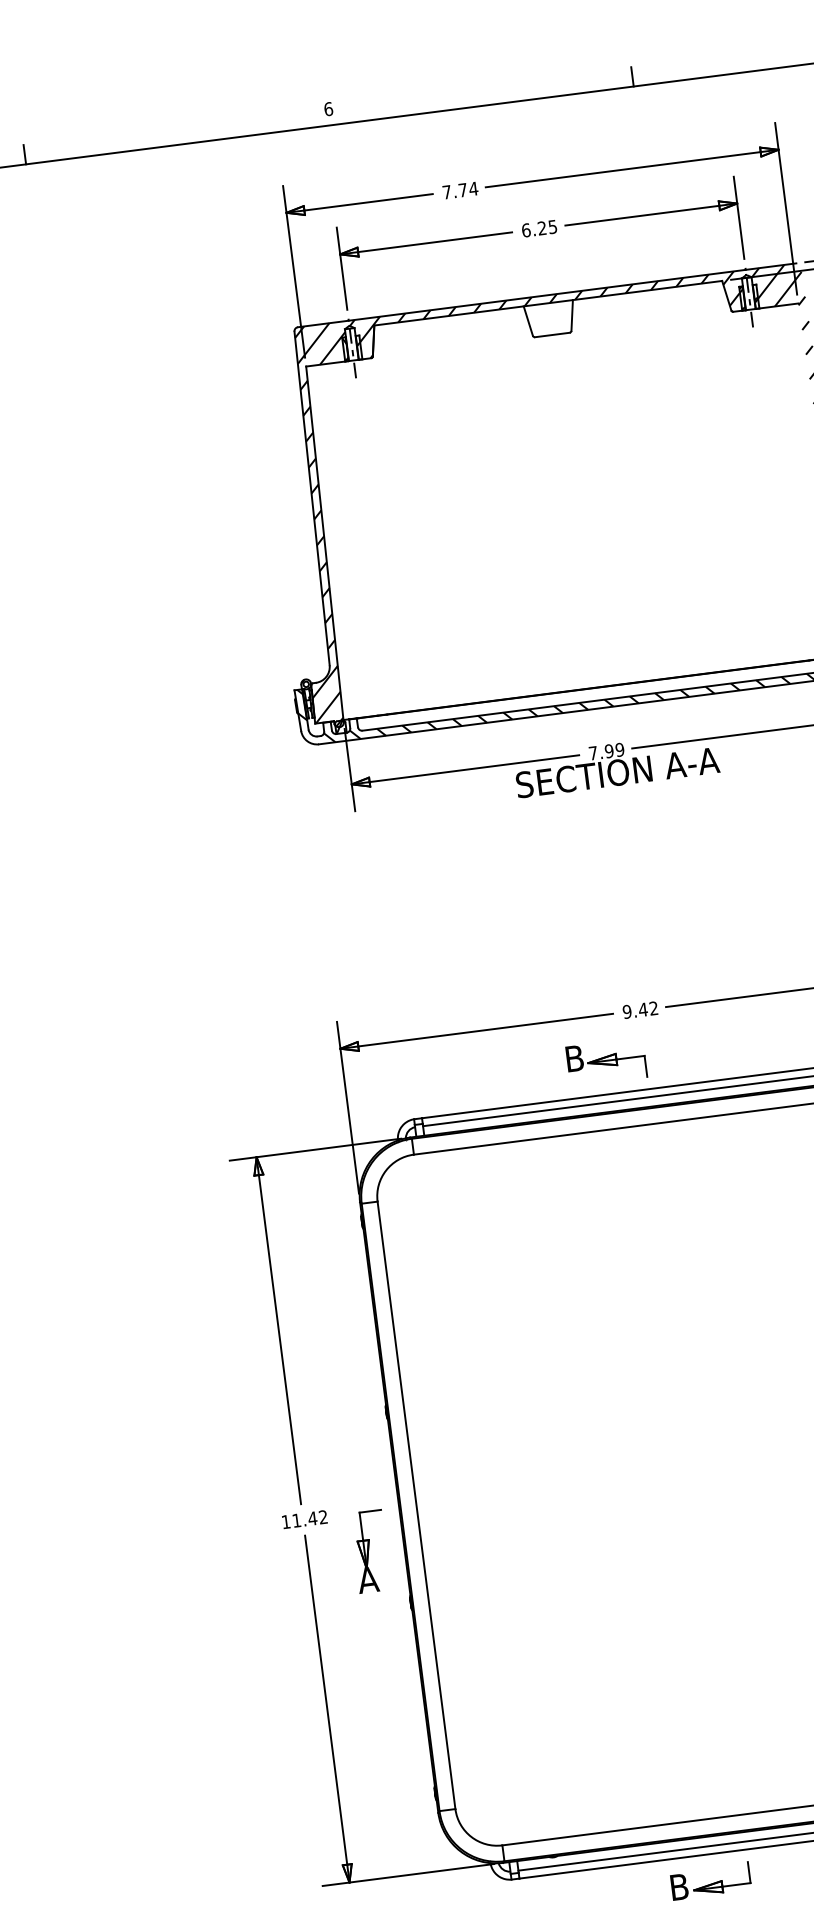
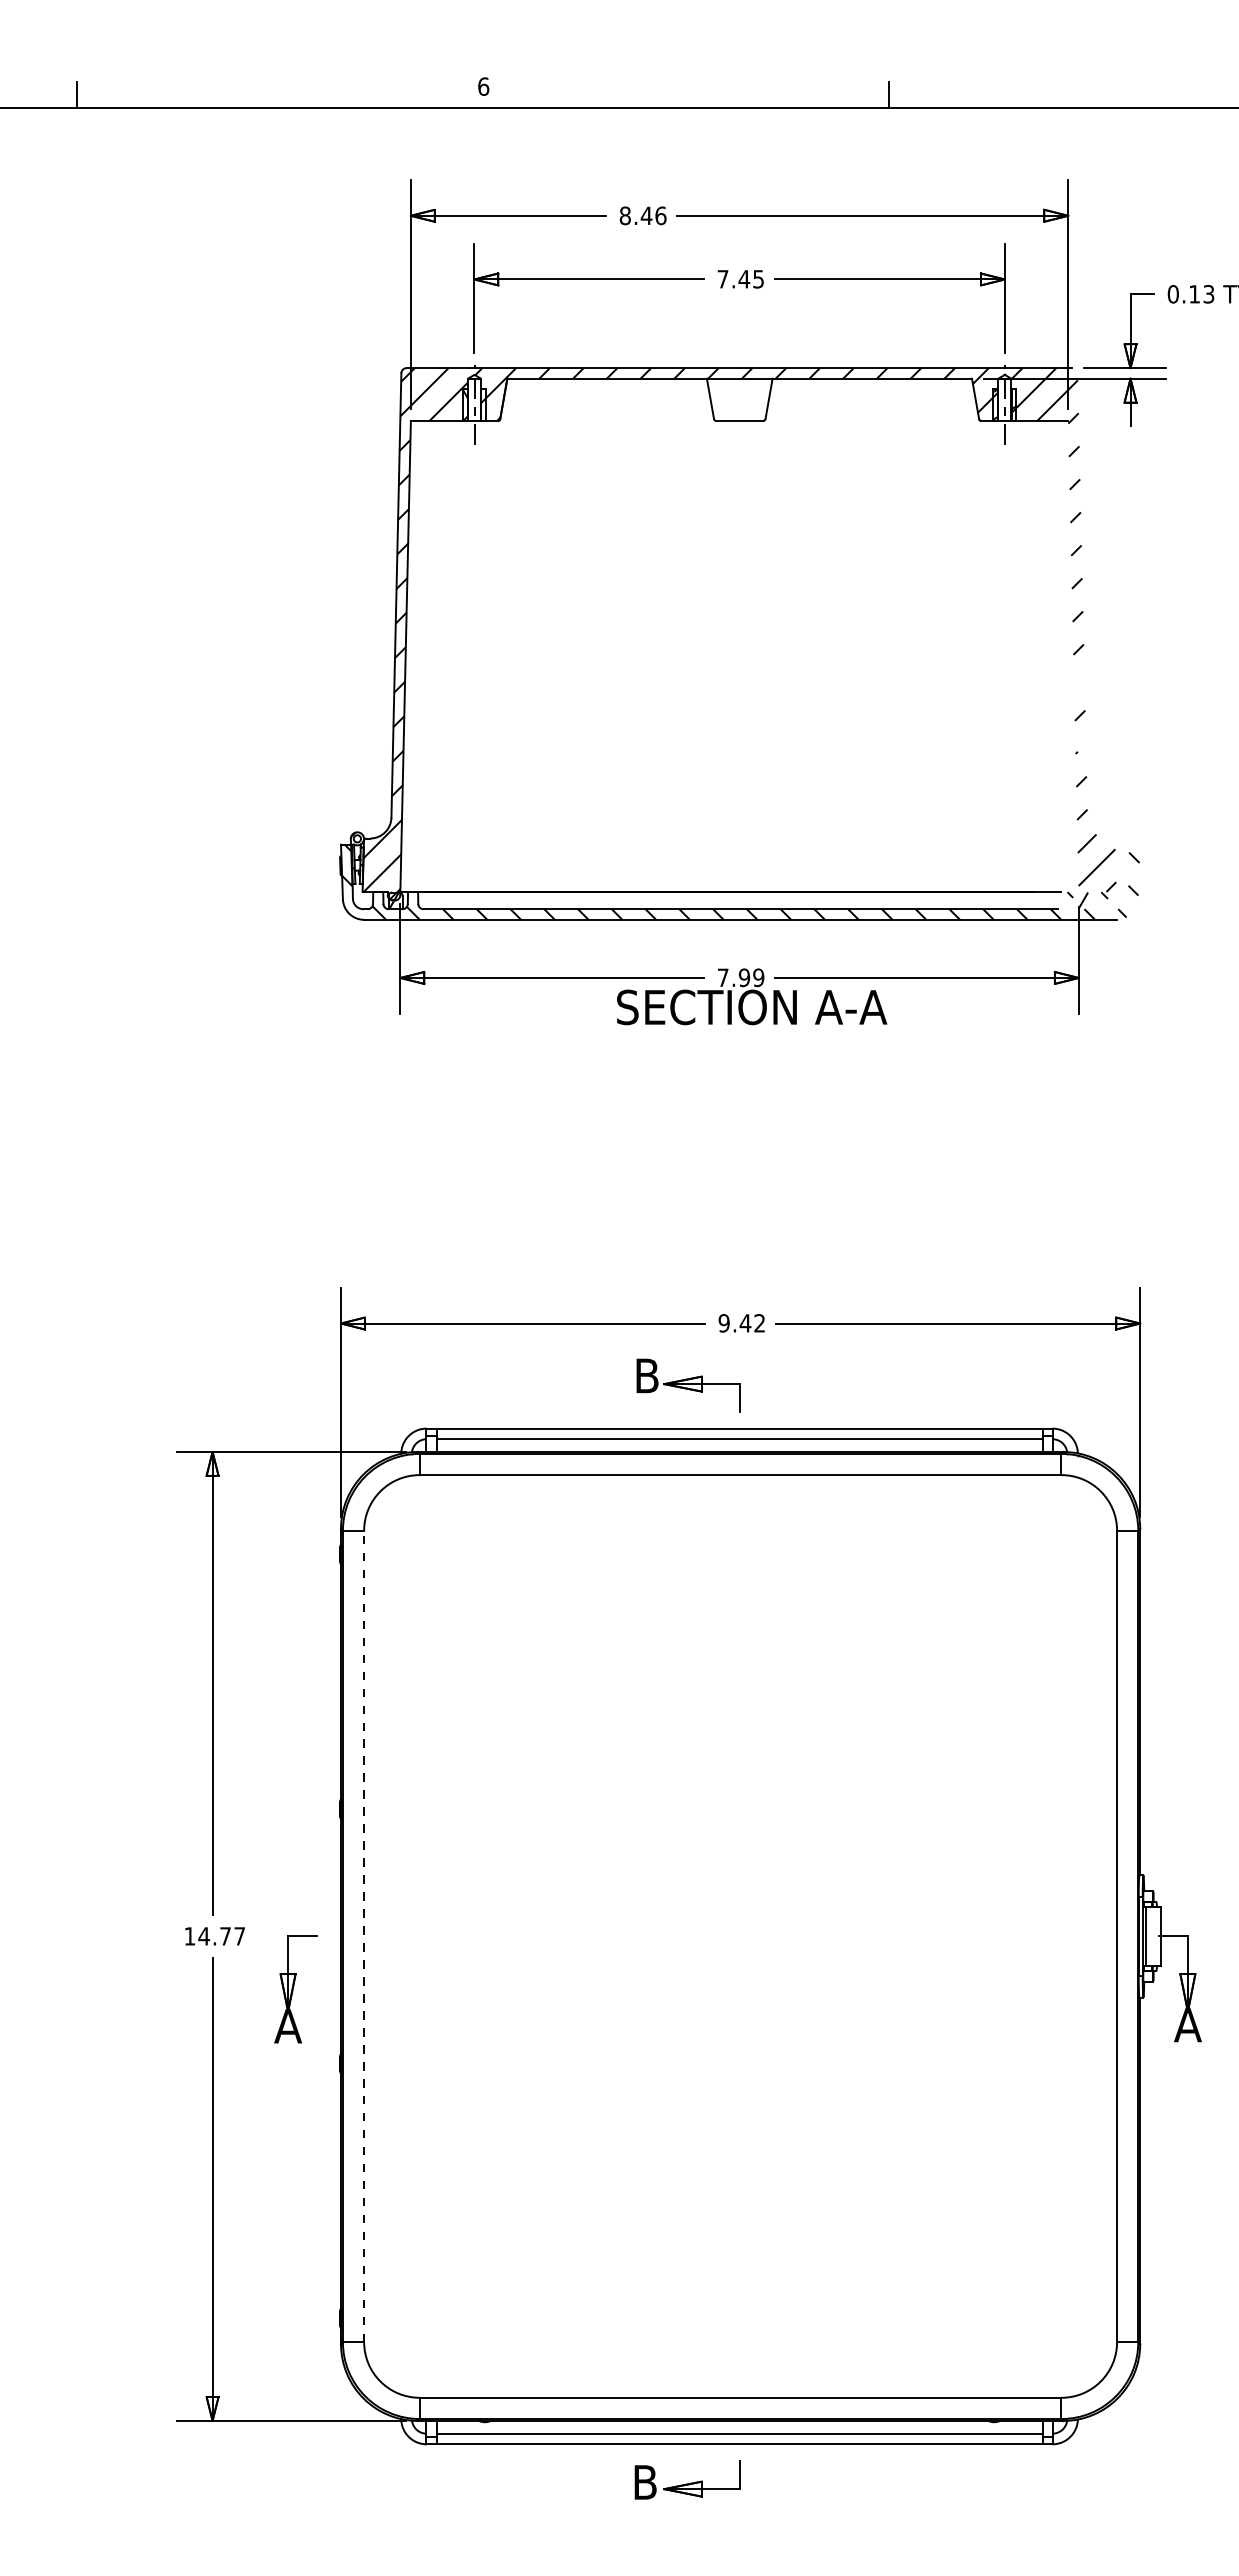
text: (459, 190) -> (642, 215), 7.74 -> 8.46
text: (534, 228) -> (733, 278), 6.25 -> 7.45
line: (416, 1505) -> (364, 1936), solid -> dashed
text: (309, 1519) -> (221, 1936), 11.42 -> 14.77

